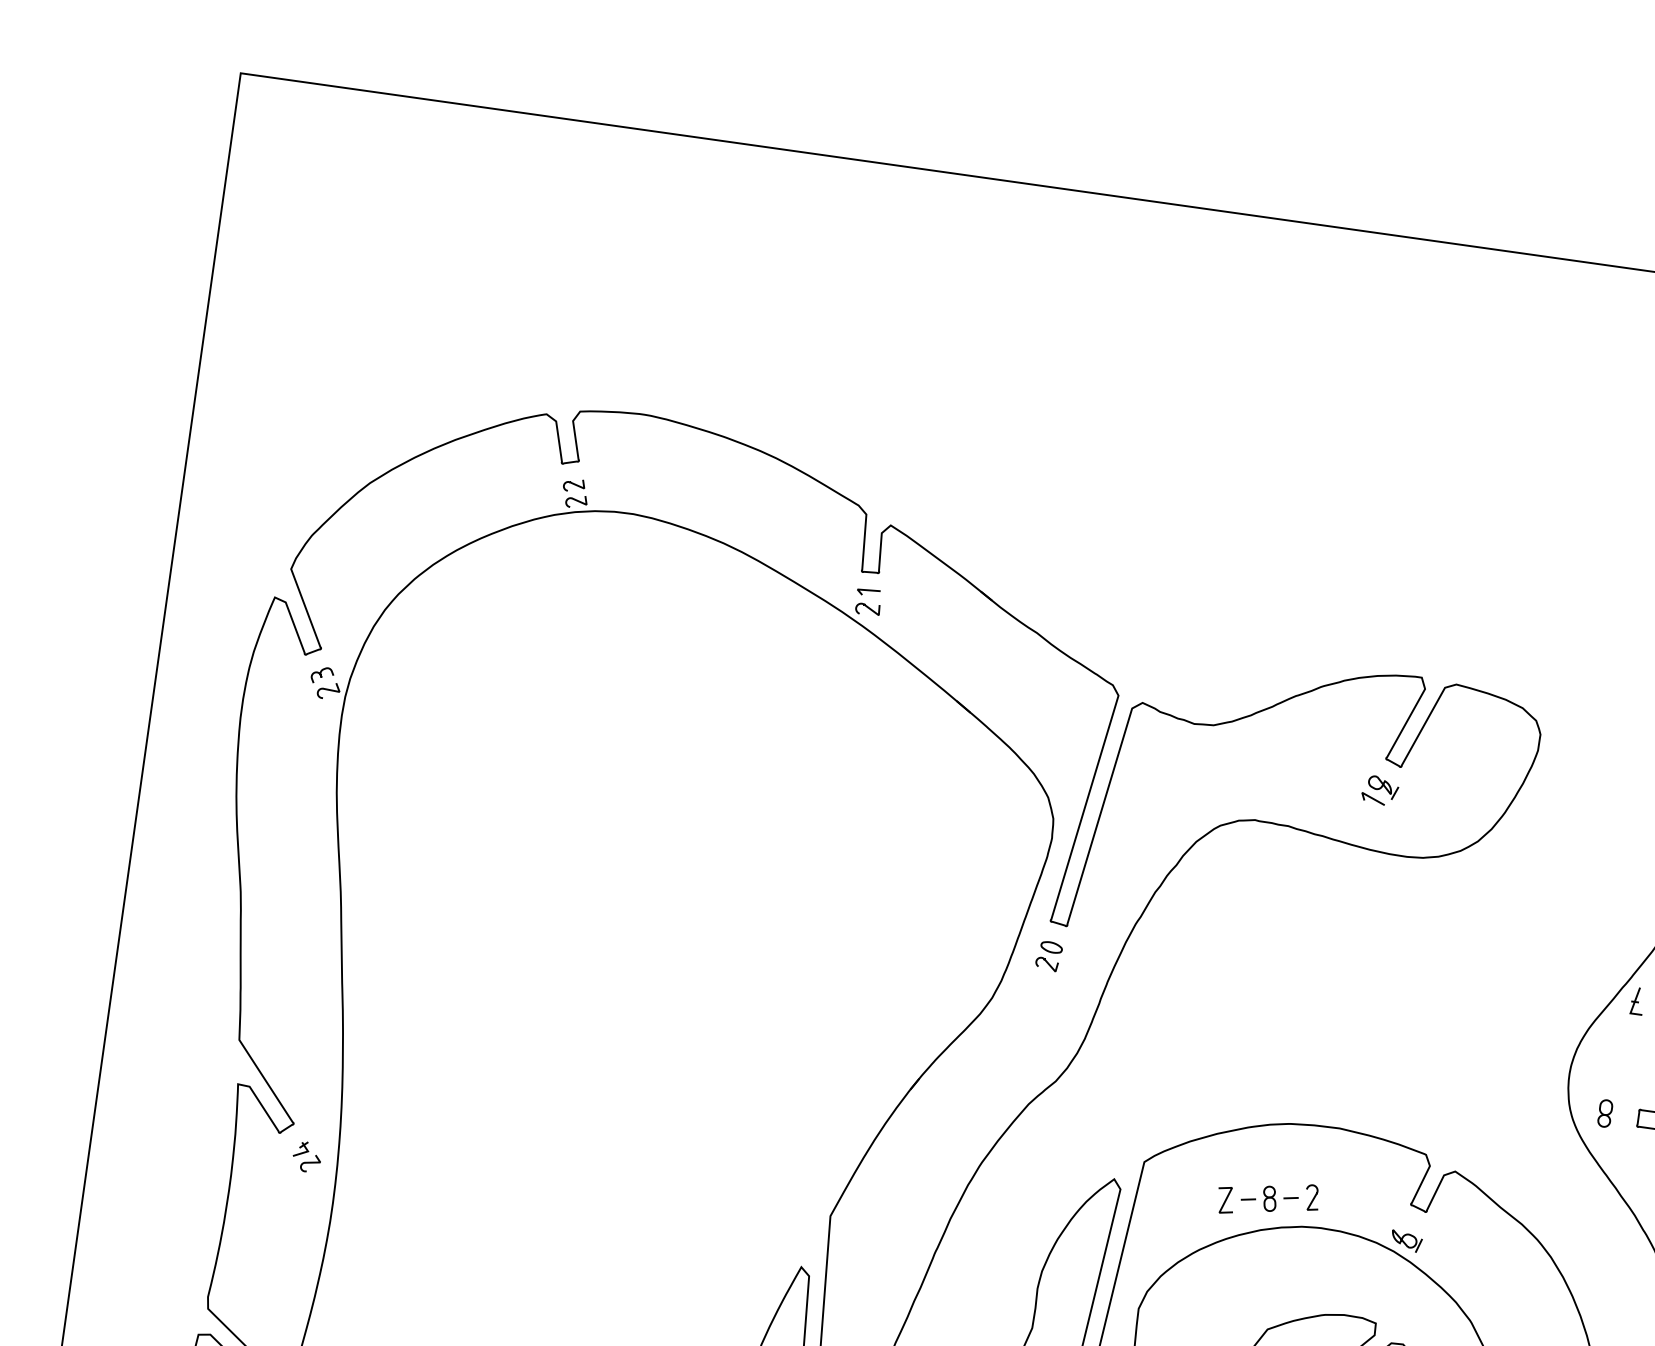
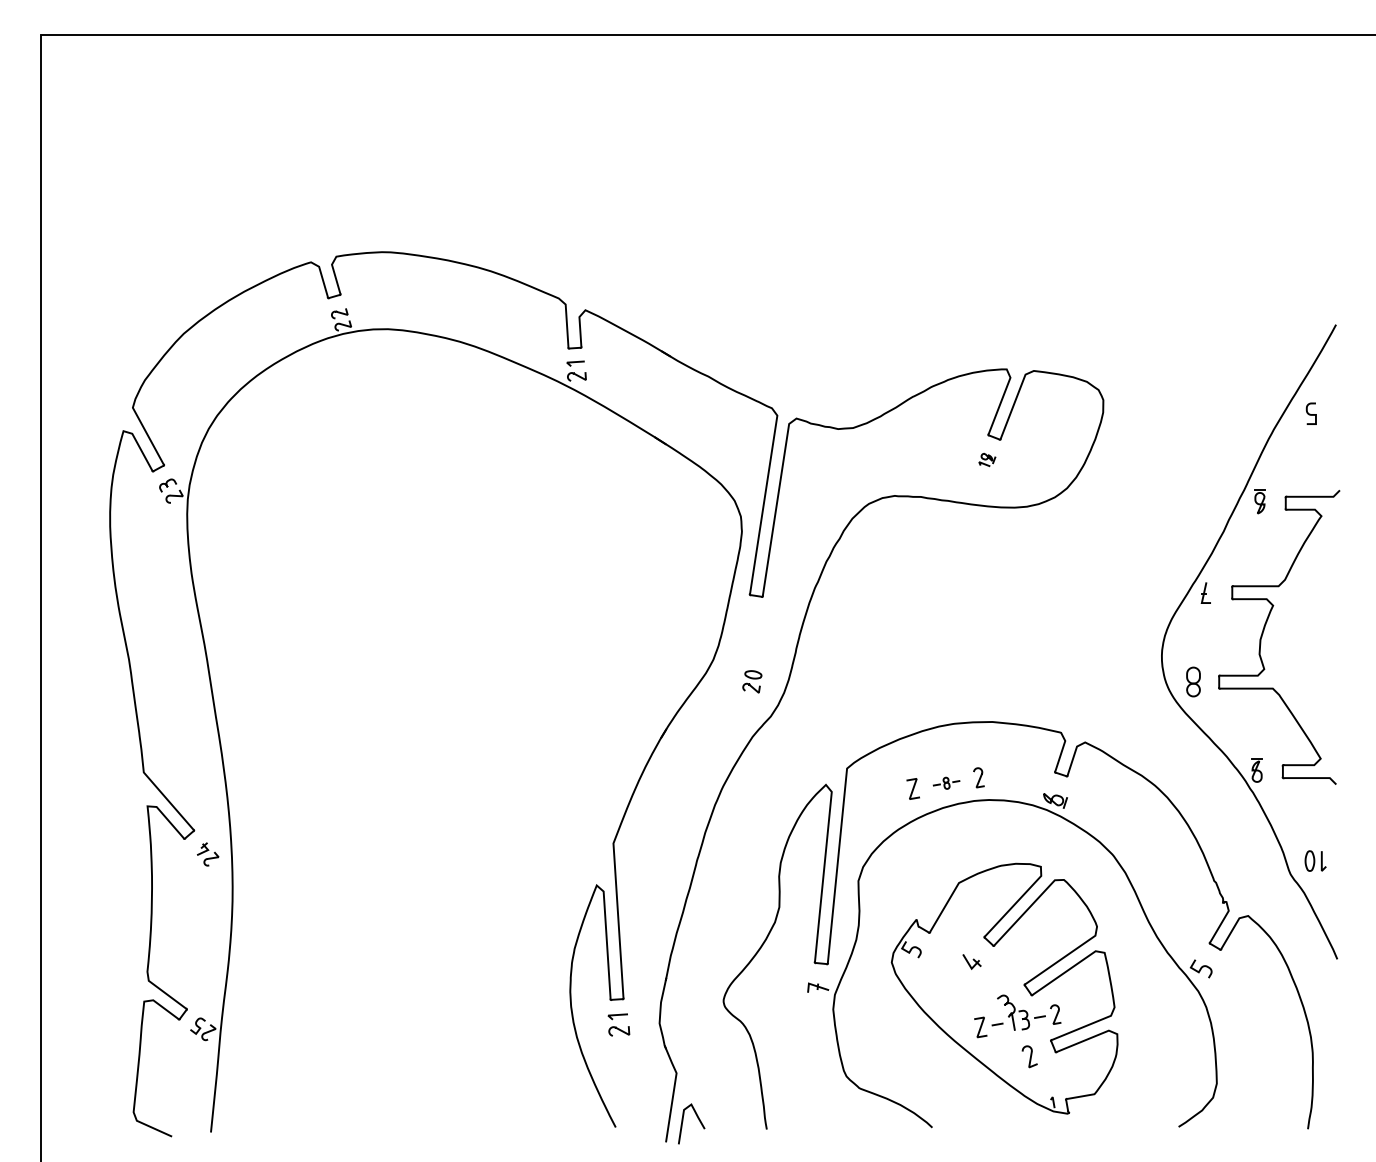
part: (1380, 790) -> (987, 459), size x0.6
part: (1049, 955) -> (752, 681), moved
part: (1604, 1113) -> (1192, 682), size x1.4
part: (1269, 1199) -> (946, 783), size x0.6

